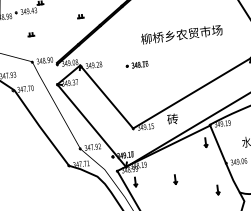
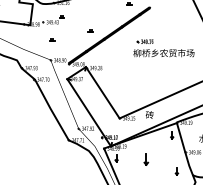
part: (136, 64) -> (144, 41), moved
part: (175, 180) -> (146, 160), size x1.6

